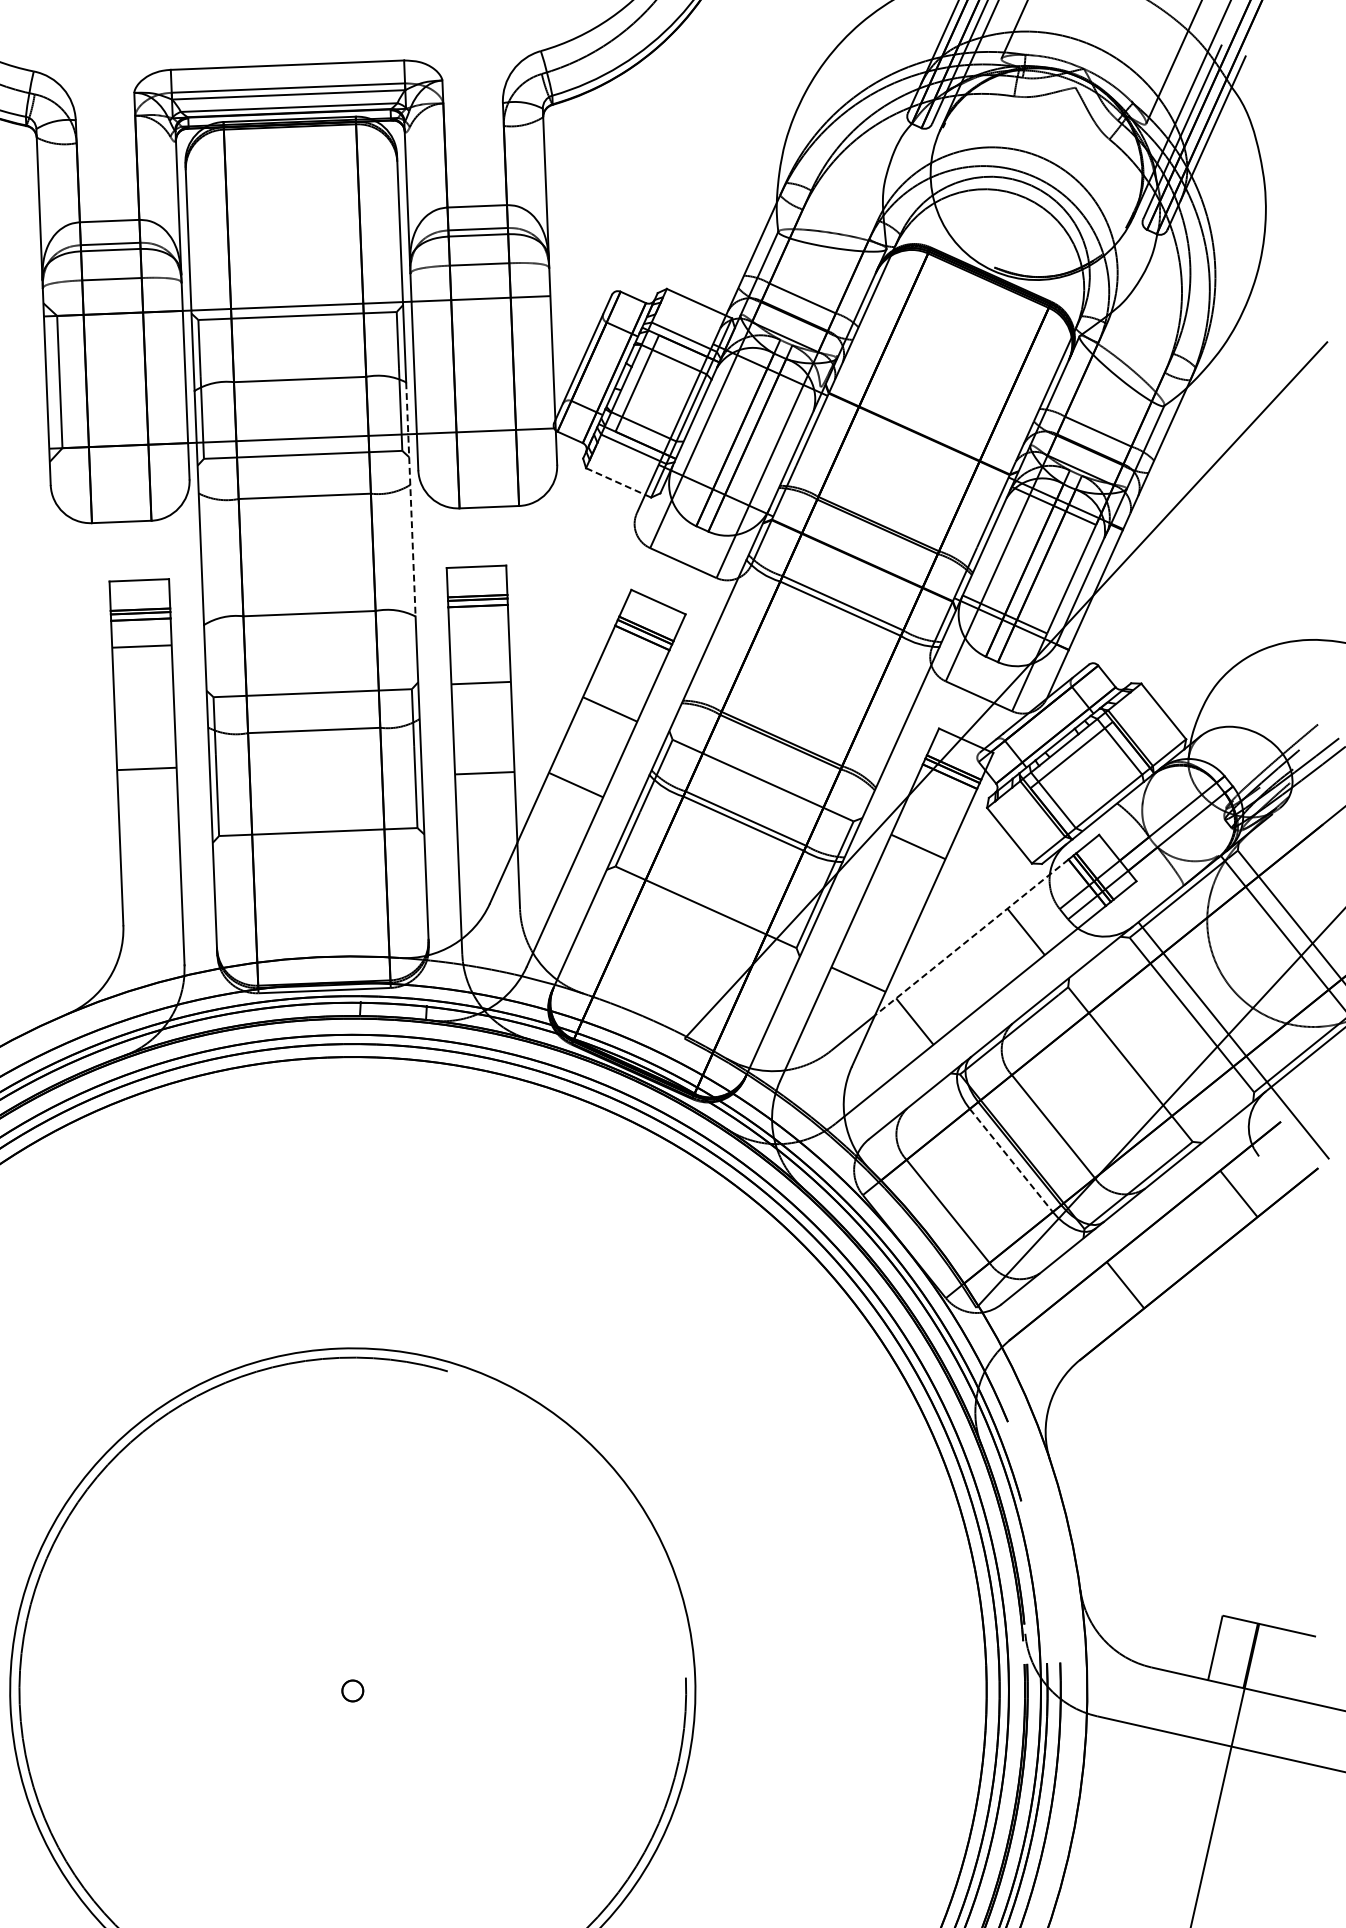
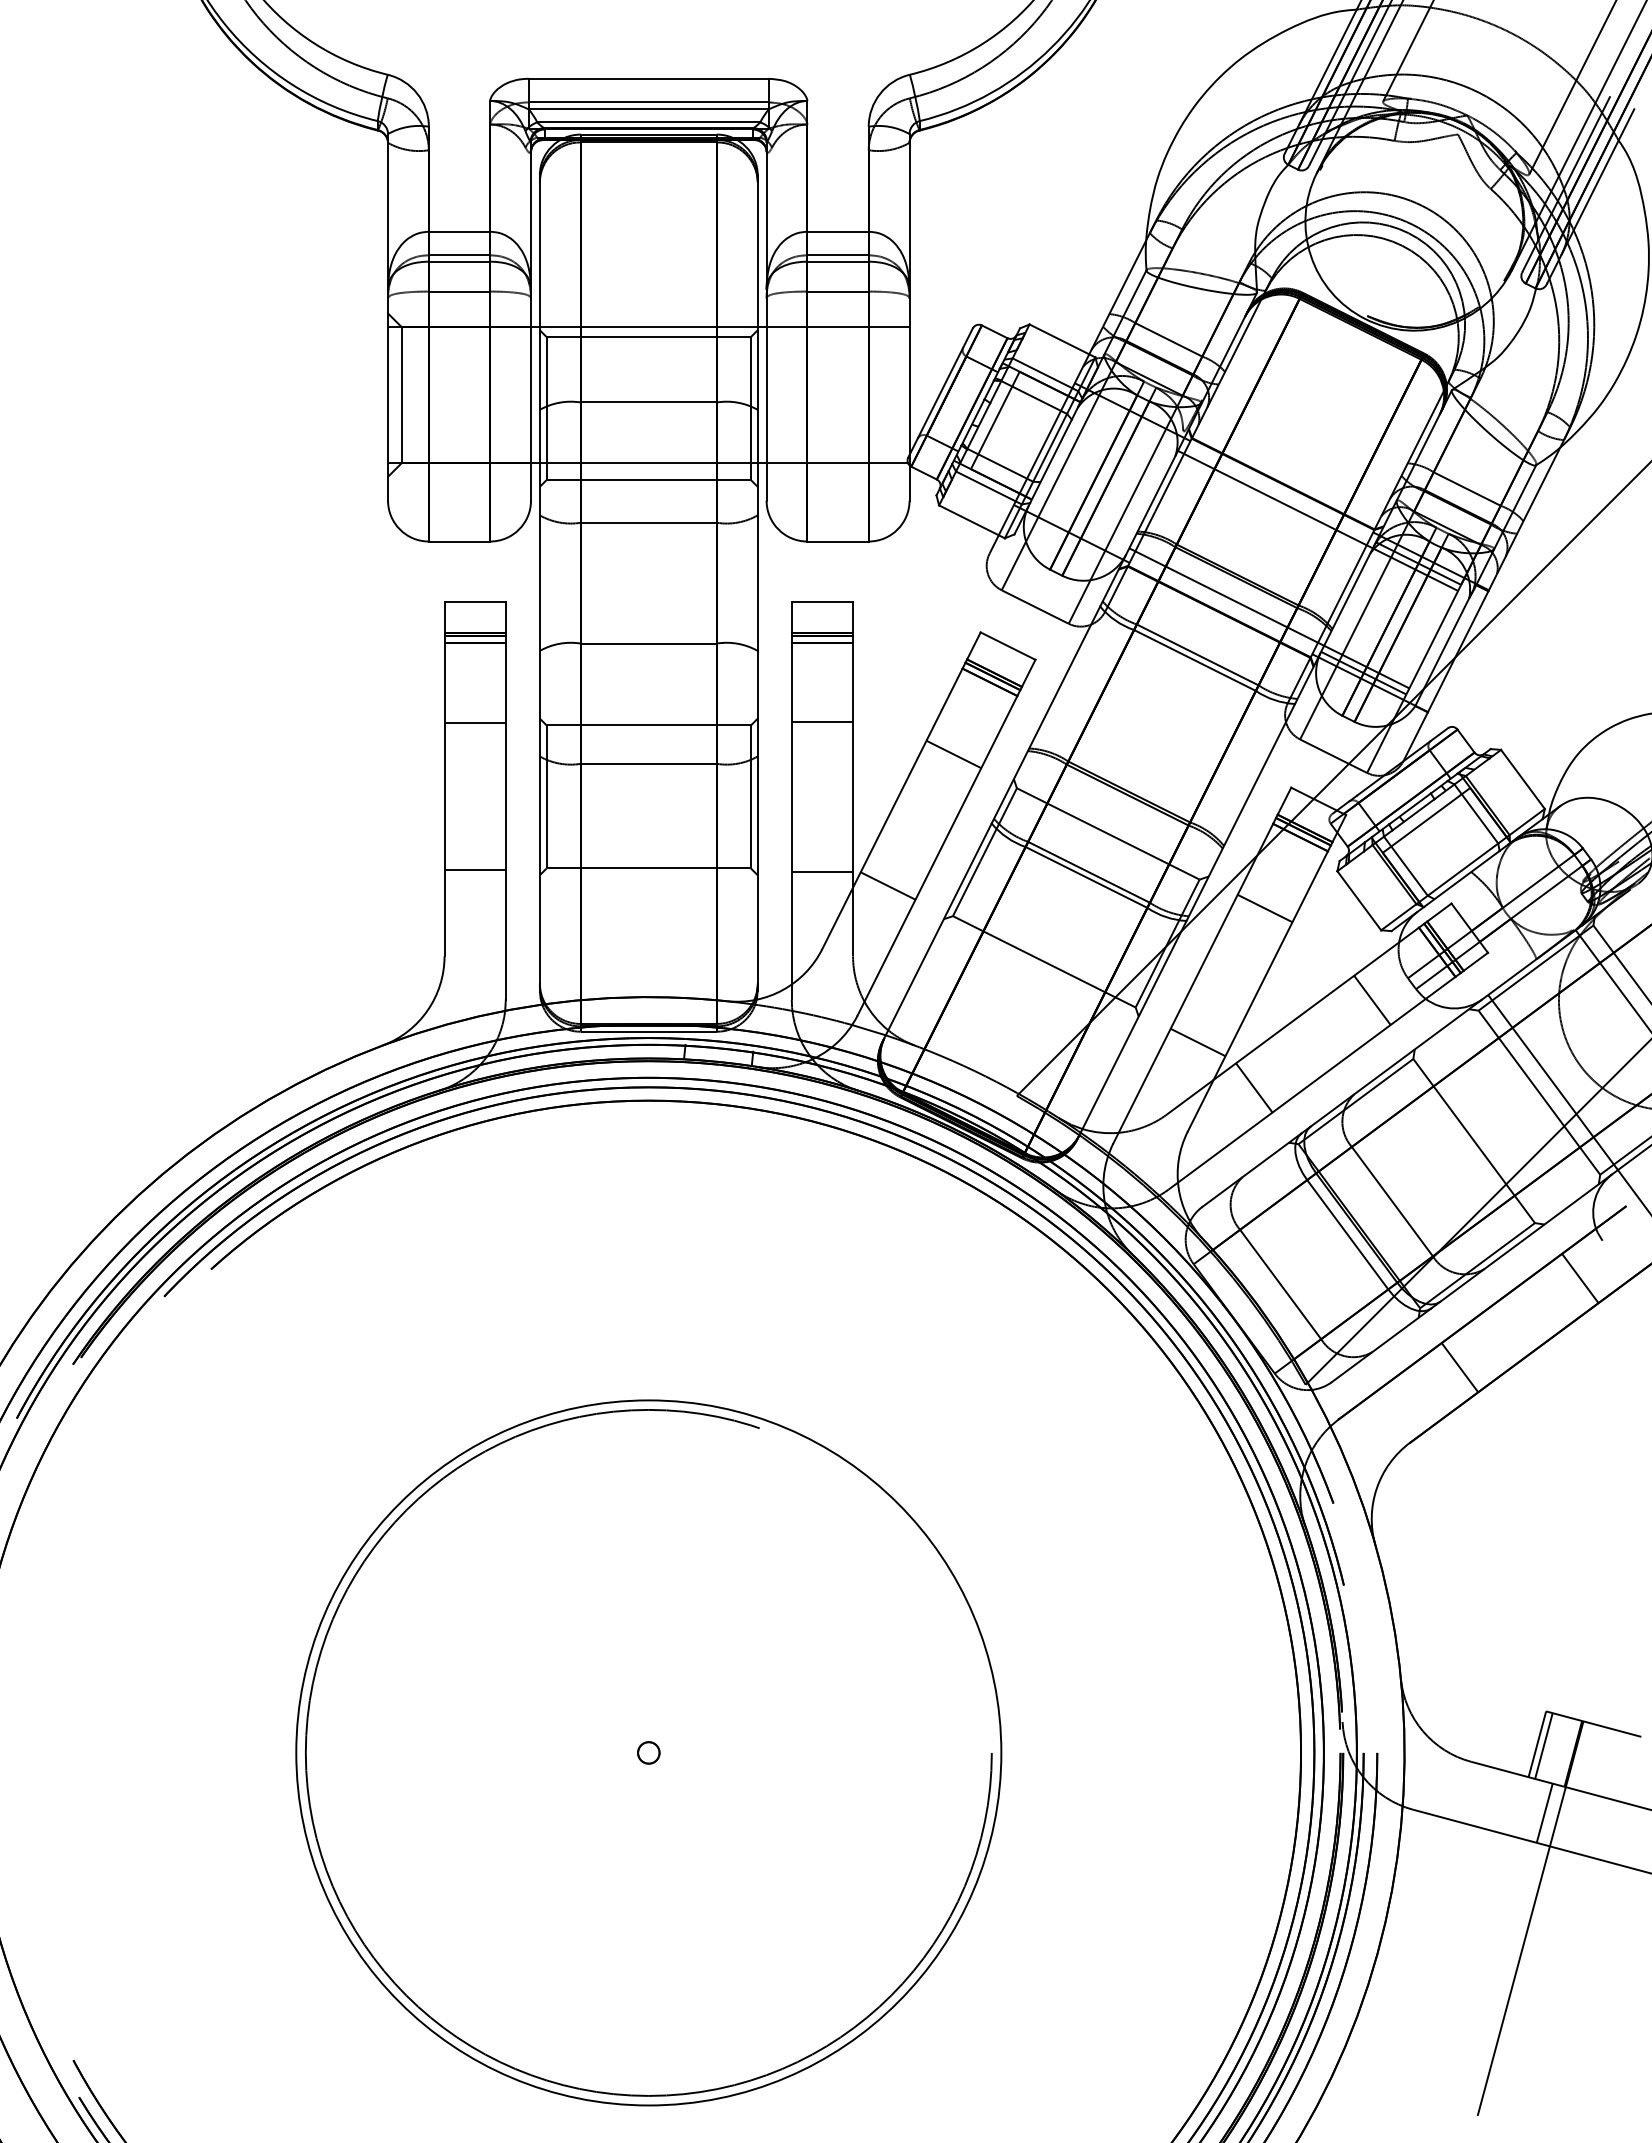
line: (955, 468) -> (1318, 520), added
line: (619, 482) -> (972, 521), dashed -> solid
line: (410, 499) -> (757, 530), dashed -> solid
line: (911, 565) -> (1269, 618), added
line: (141, 646) -> (474, 723), moved
line: (146, 768) -> (474, 870), moved
line: (484, 772) -> (822, 871), moved
line: (575, 784) -> (887, 885), moved
line: (971, 937) -> (1316, 1003), dashed -> solid
line: (1012, 1161) -> (1348, 1235), dashed -> solid
line: (1221, 1648) -> (1543, 1745), added
line: (1224, 1713) -> (1544, 1812), added

